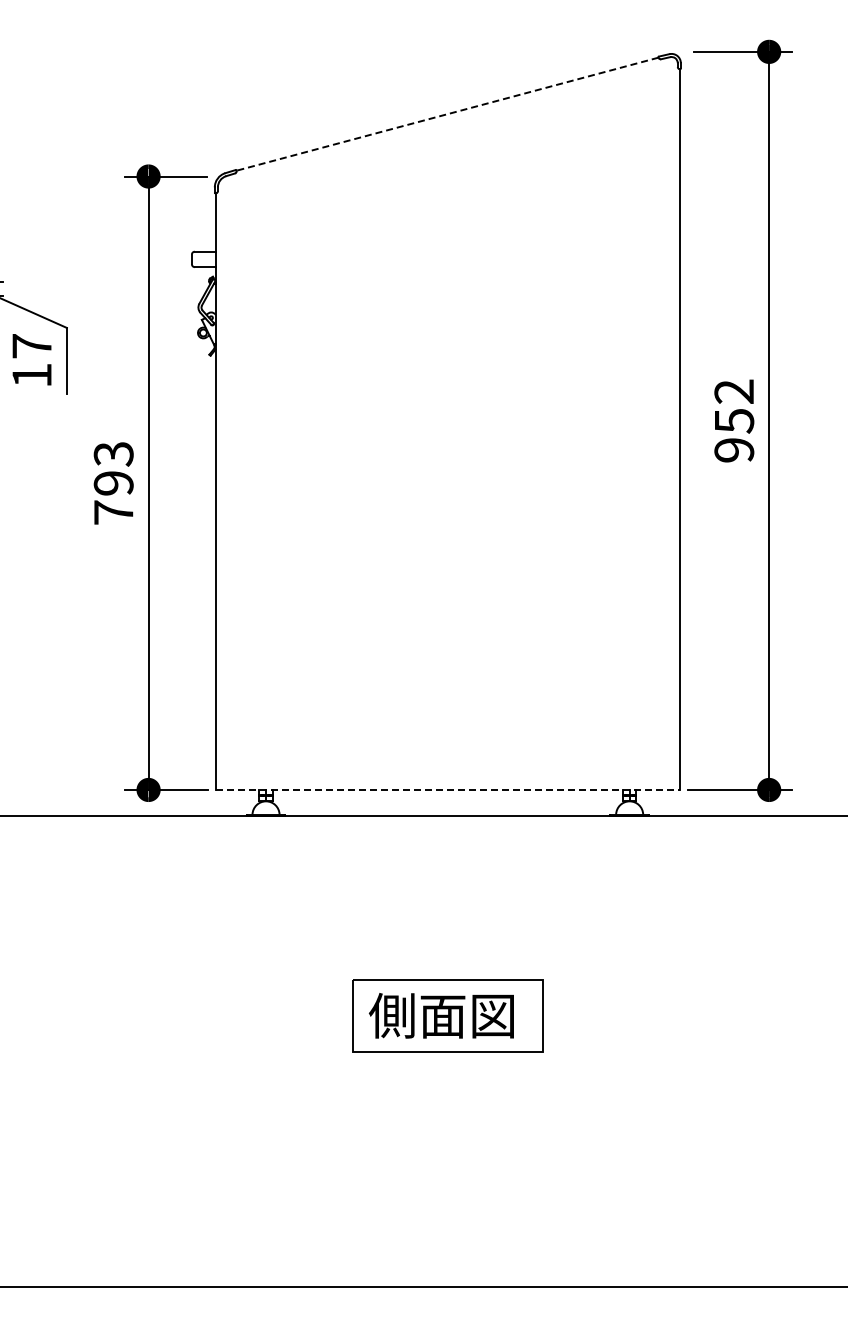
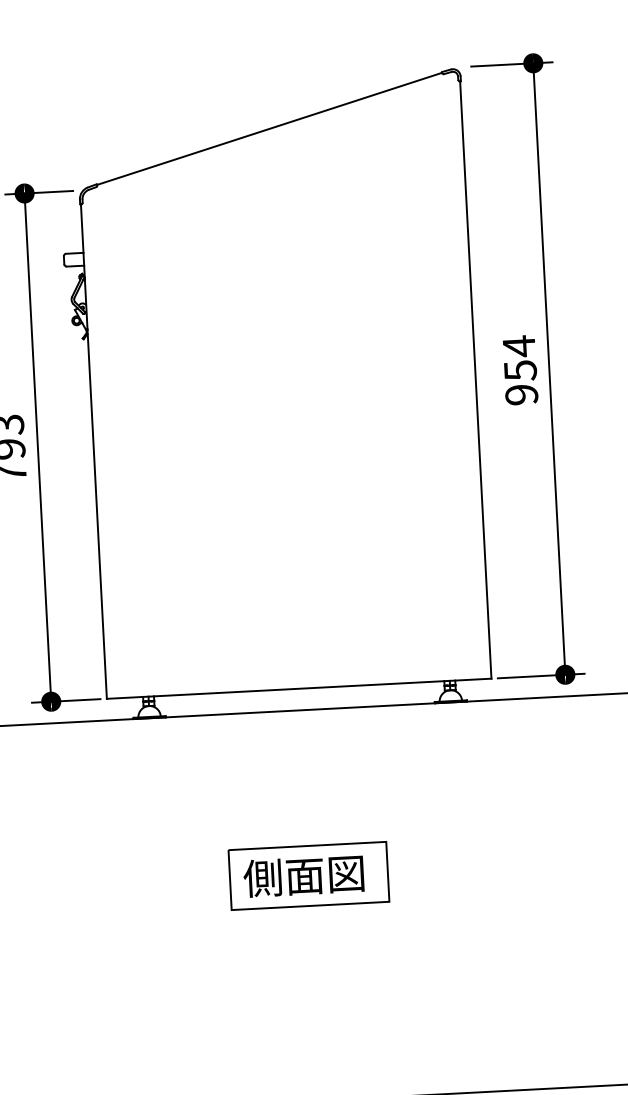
line: (447, 114) -> (269, 129), dashed -> solid
text: (733, 391) -> (518, 346), 952 -> 954
line: (448, 790) -> (299, 689), dashed -> solid

